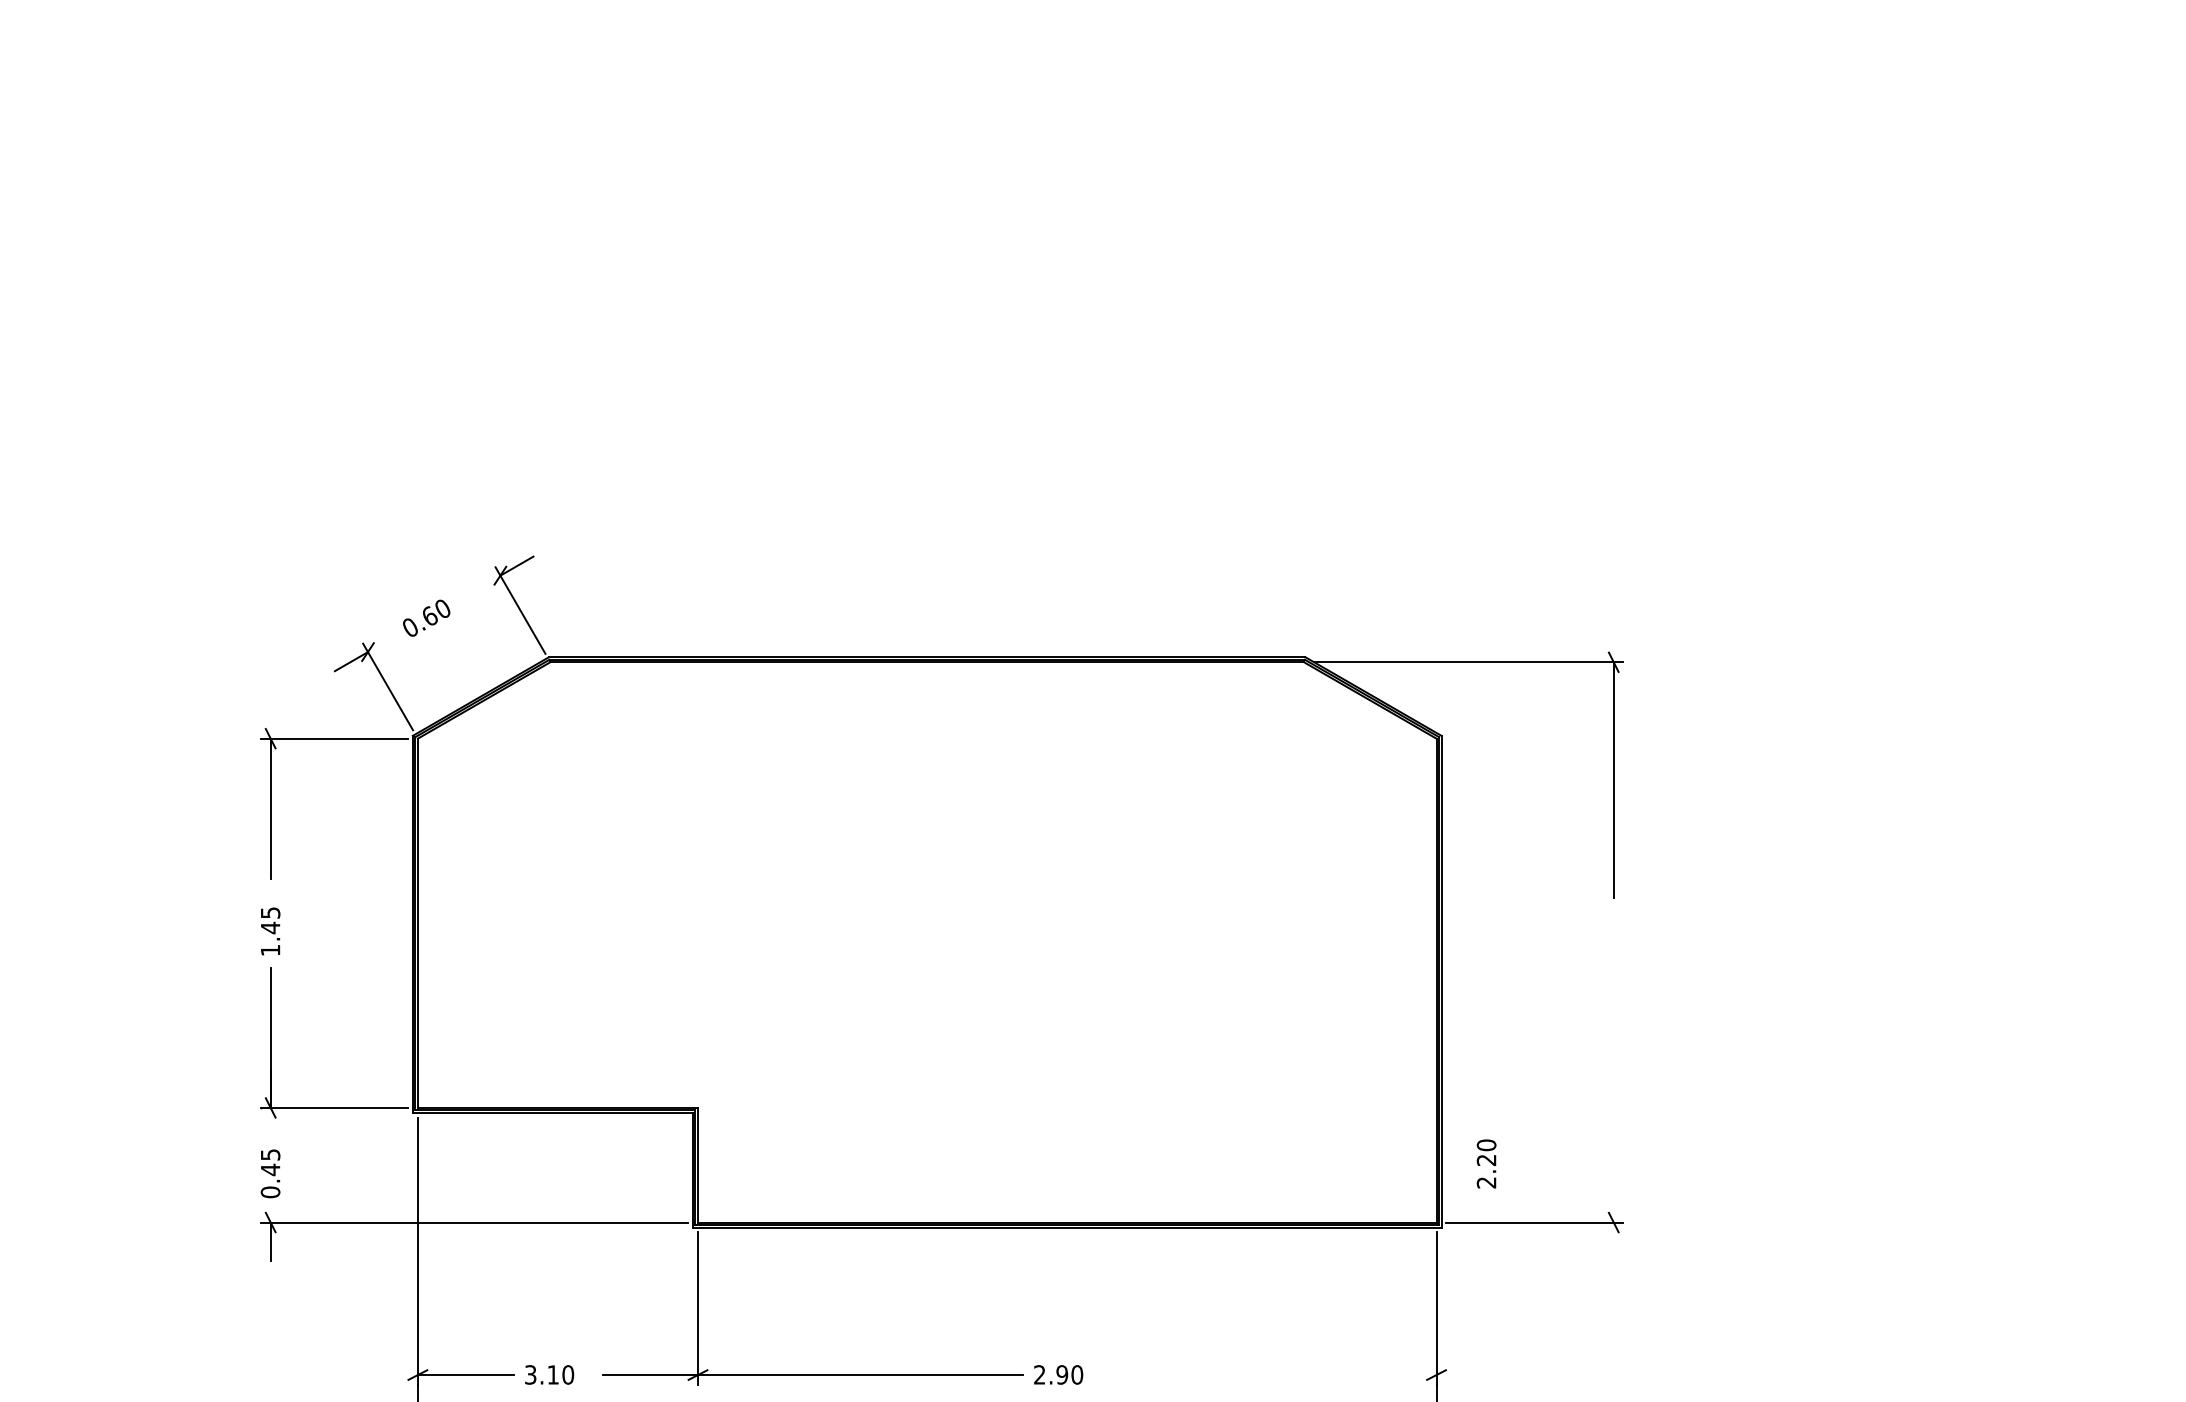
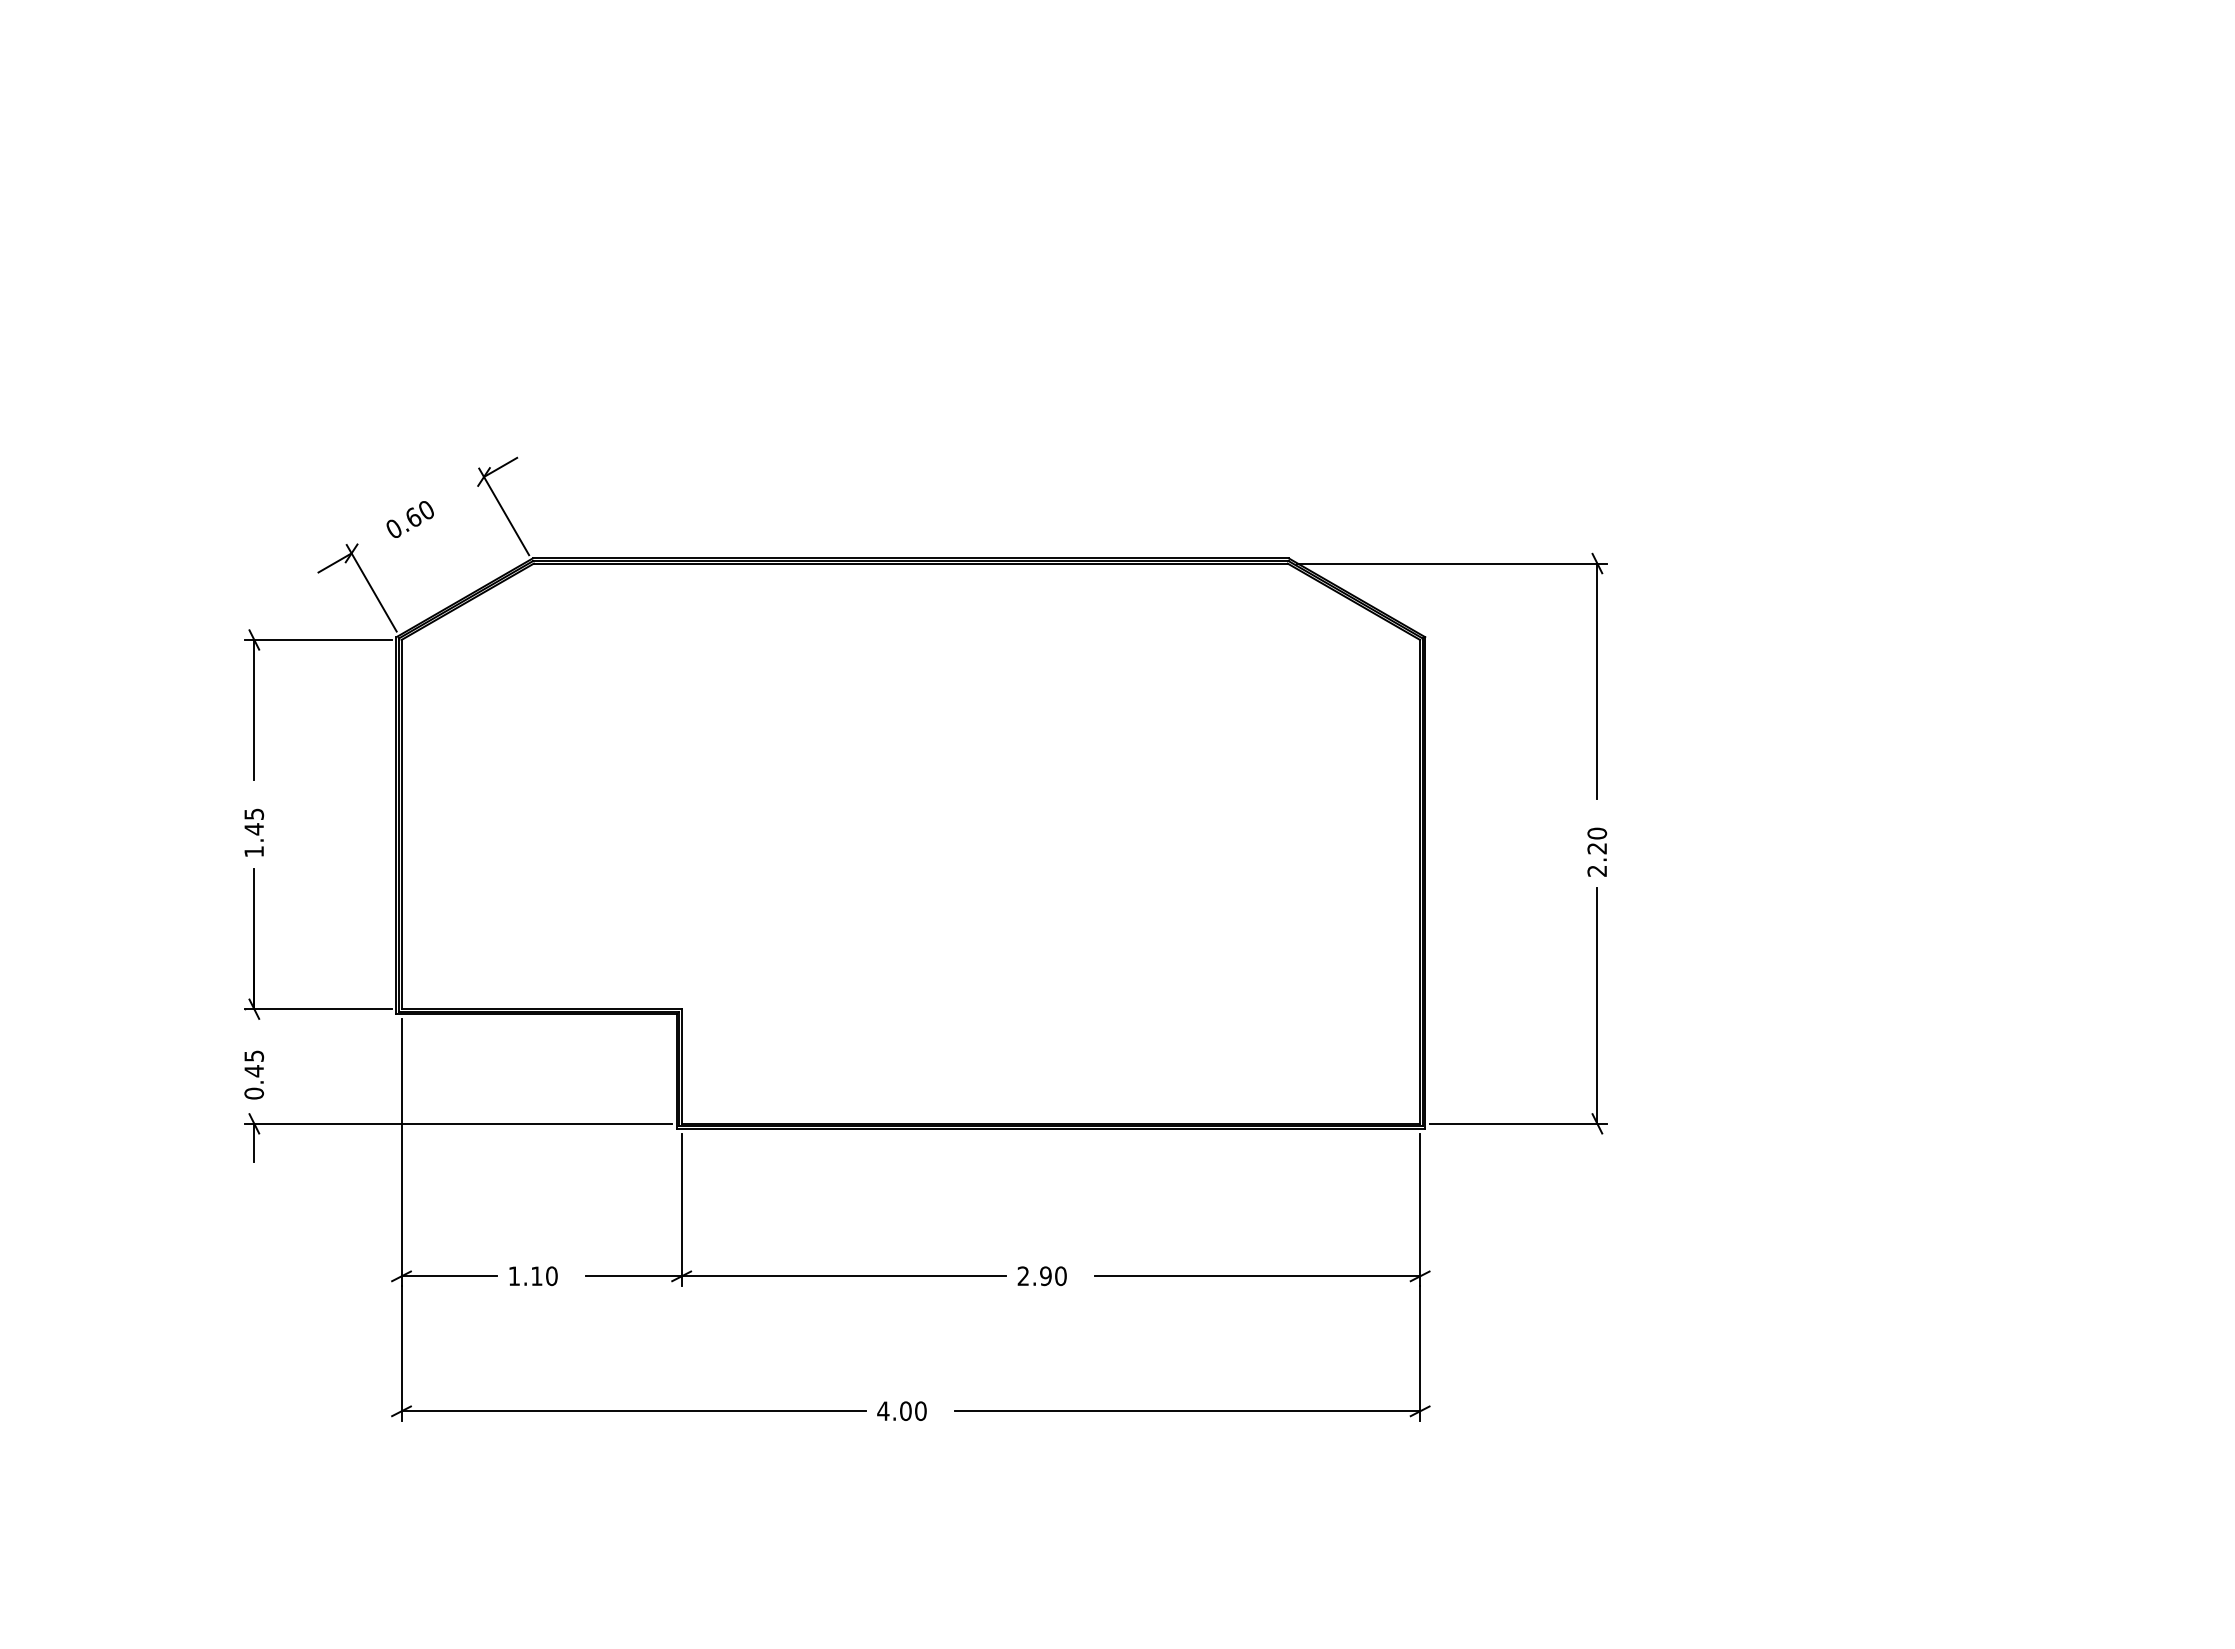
line: (1613, 1104) -> (1597, 1005), added
text: (1486, 1163) -> (1597, 851), moved
text: (529, 1375) -> (513, 1276), 3.10 -> 1.10
line: (1273, 1375) -> (1257, 1276), added

